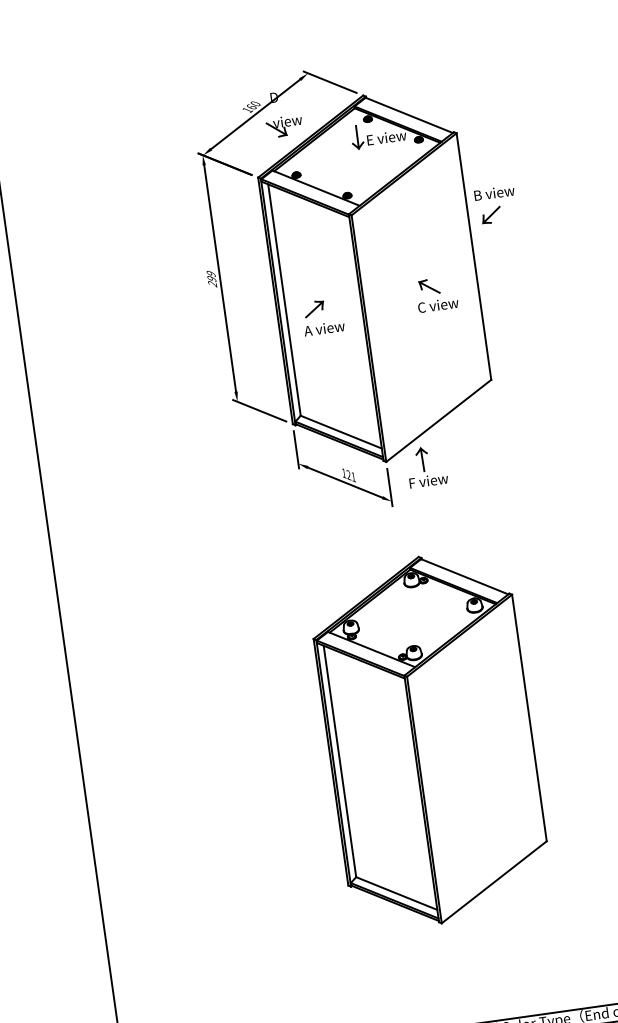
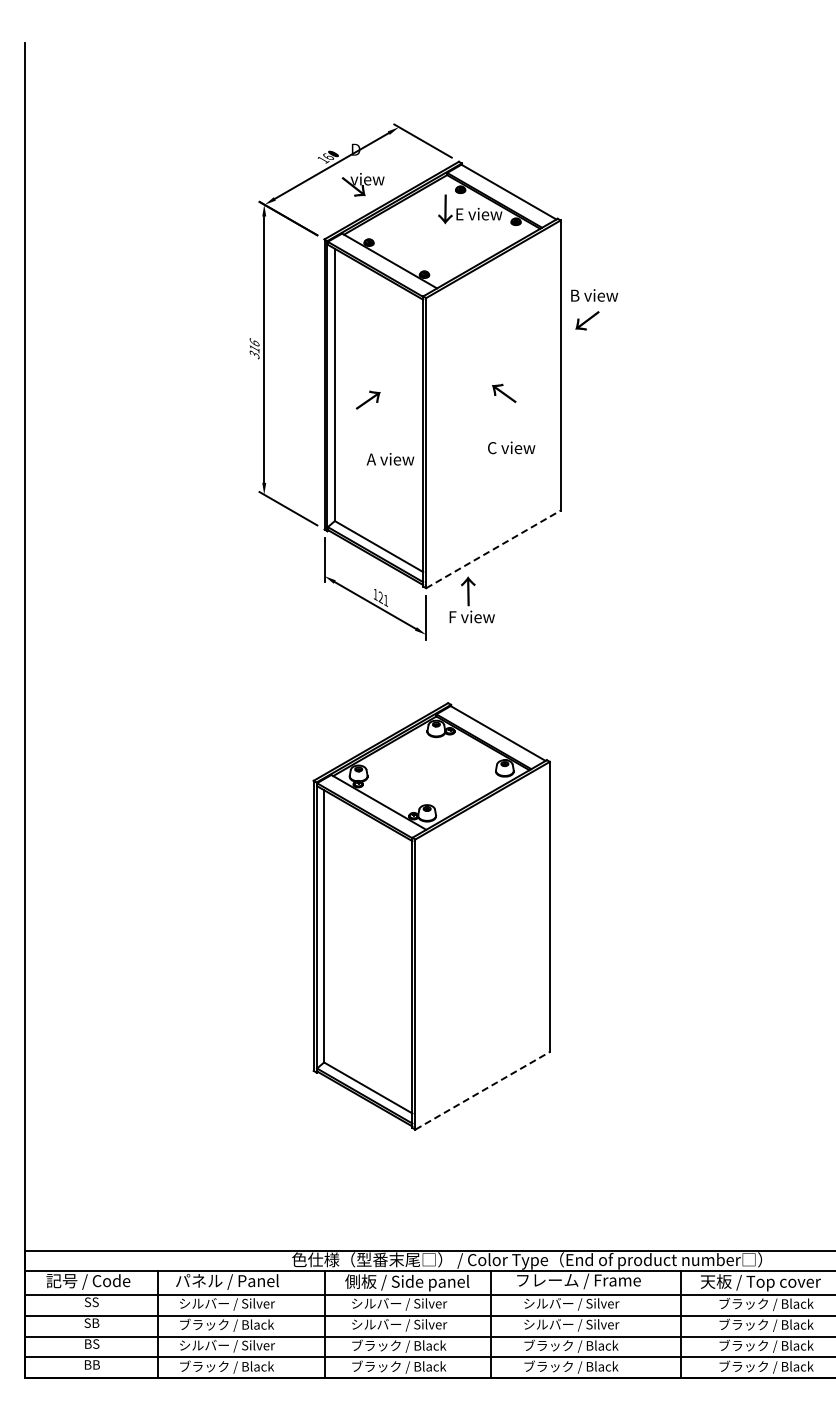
text: (211, 278) -> (254, 348), 299 -> 316
text: (438, 304) -> (511, 447), moved
text: (324, 328) -> (390, 459), moved
line: (438, 420) -> (493, 549), solid -> dashed
line: (494, 882) -> (482, 1090), solid -> dashed

